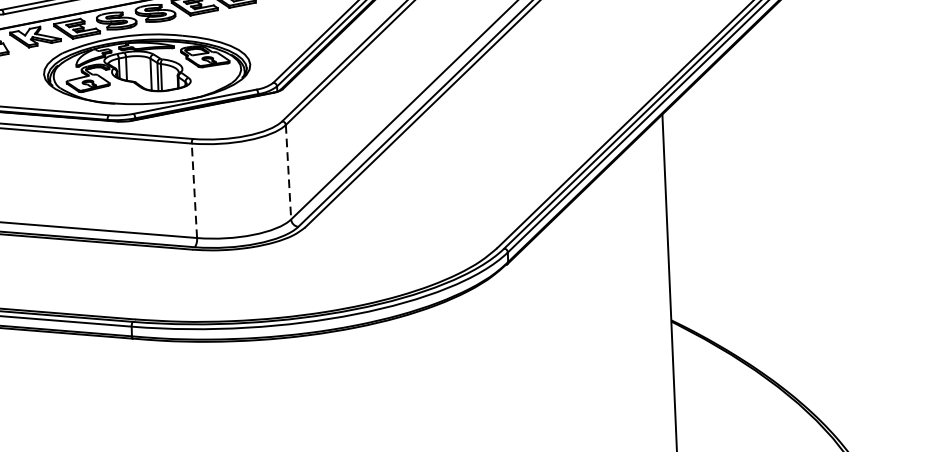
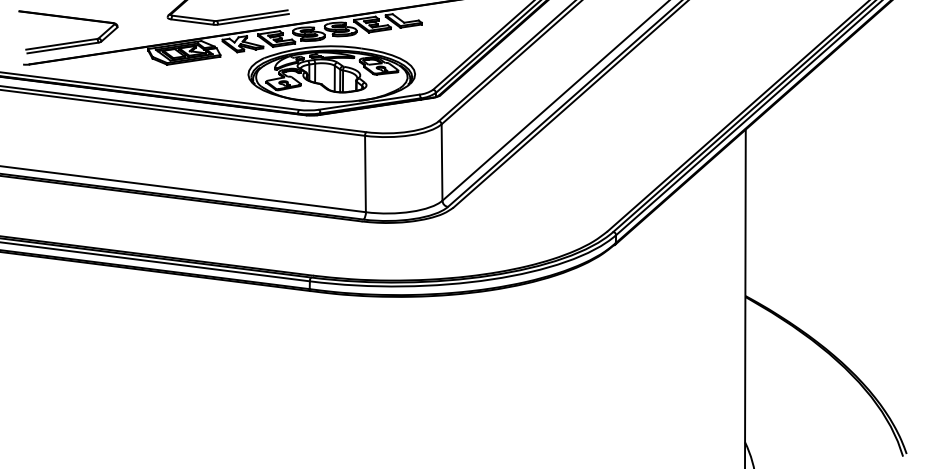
line: (289, 173) -> (442, 163), dashed -> solid
line: (194, 190) -> (365, 173), dashed -> solid

